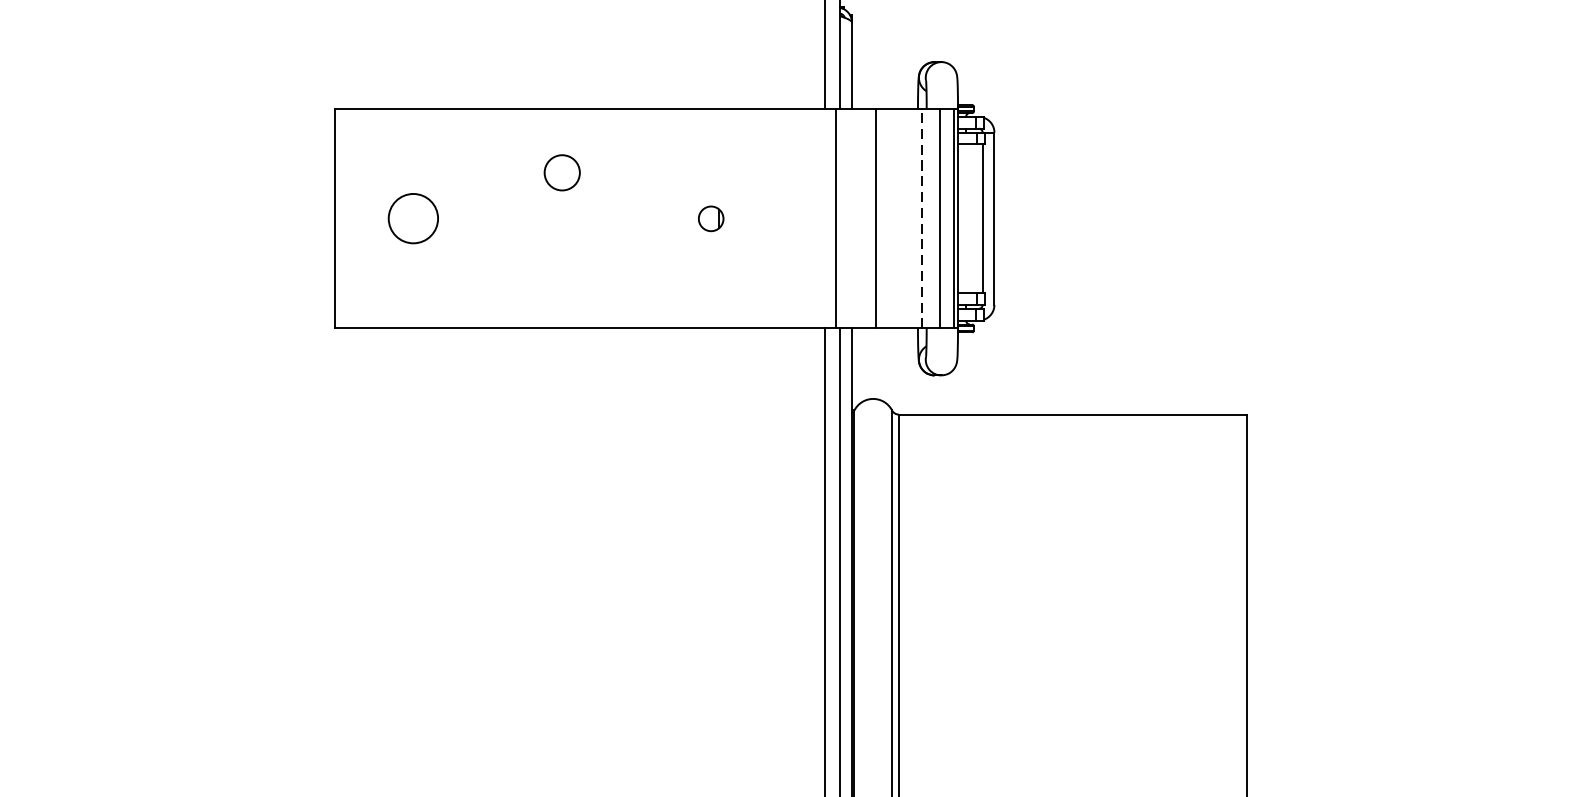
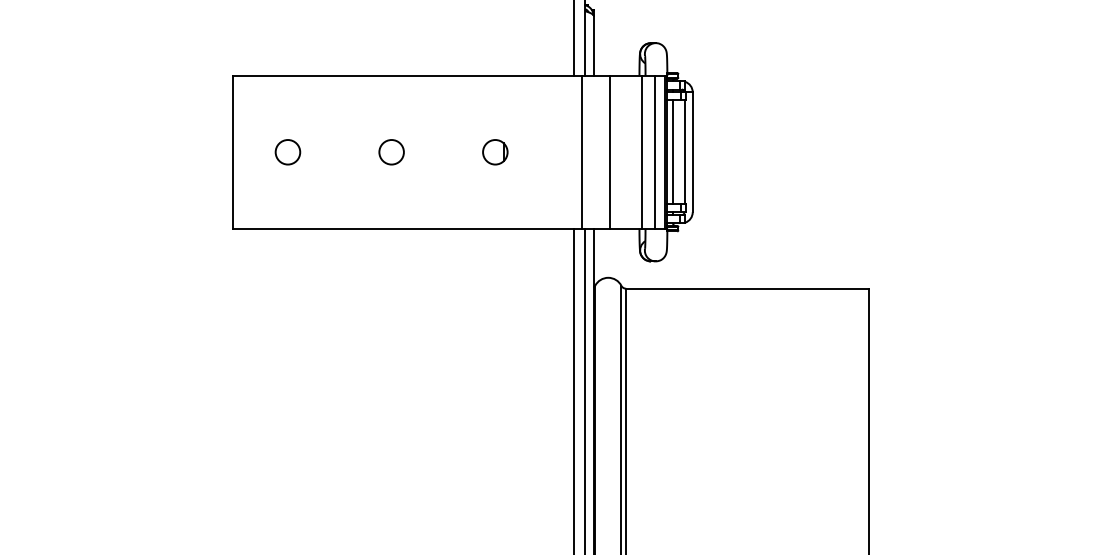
circle: (562, 173) -> (391, 152), moved
line: (922, 217) -> (642, 151), dashed -> solid
circle: (412, 219) -> (287, 152), size x0.71
part: (711, 219) -> (495, 152), size x1.43
line: (965, 219) -> (672, 152), added

